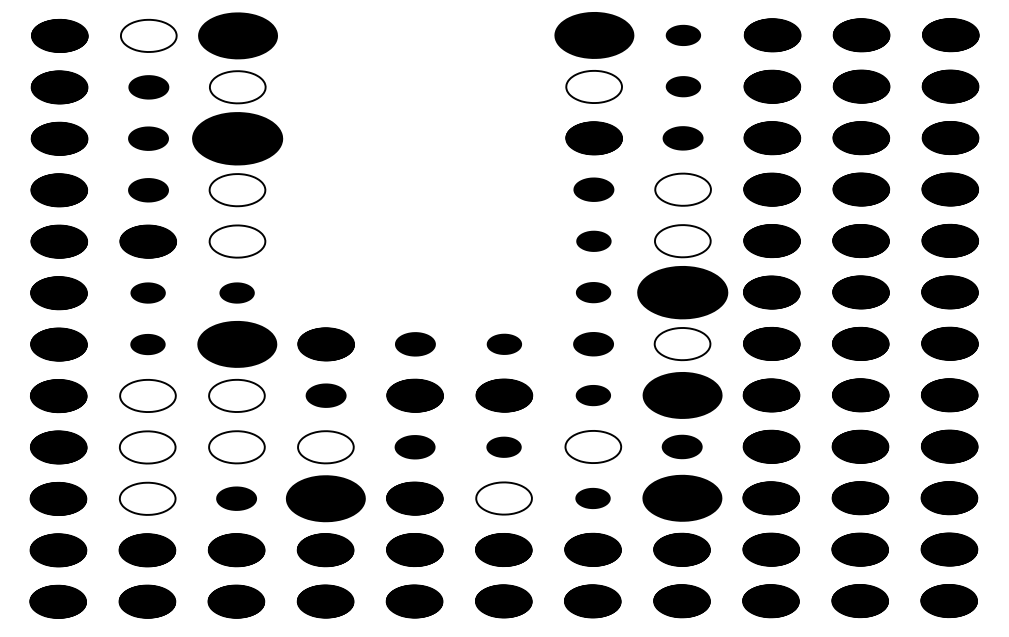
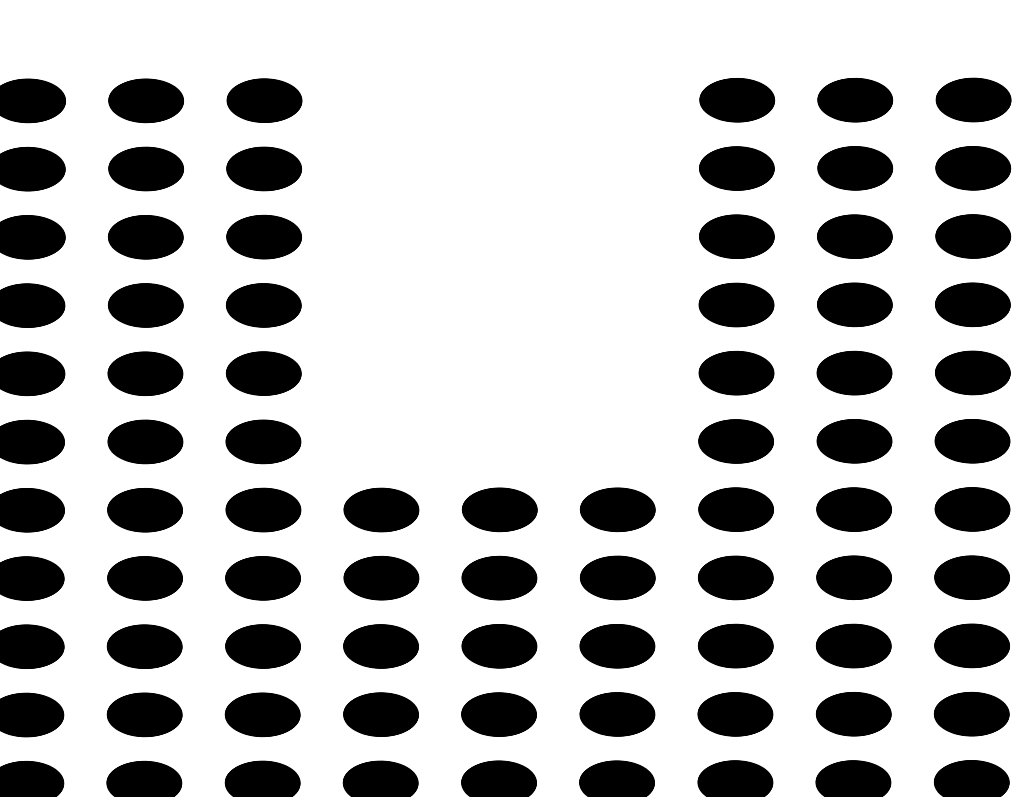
hatch: (148, 35) -> (145, 100), added
part: (237, 35) -> (263, 100), size x0.71
part: (594, 35) -> (737, 100), size x0.71
part: (683, 35) -> (855, 100), size x1.67
hatch: (594, 86) -> (737, 167), added
part: (683, 86) -> (855, 167), size x1.67
part: (148, 87) -> (145, 169), size x1.43
hatch: (237, 87) -> (263, 169), added
part: (148, 138) -> (145, 236), size x1.43
part: (237, 138) -> (263, 236), size x0.62
part: (682, 138) -> (854, 236), size x1.43
part: (593, 189) -> (736, 304), size x1.43
hatch: (682, 189) -> (854, 304), added
part: (148, 190) -> (145, 305), size x1.43
hatch: (237, 190) -> (263, 305), added
hatch: (237, 241) -> (263, 373), added
part: (593, 241) -> (736, 373), size x1.67
hatch: (682, 241) -> (854, 373), added
part: (147, 292) -> (144, 441), size x1.67
part: (236, 292) -> (262, 441), size x1.67
part: (593, 292) -> (736, 441), size x1.67
part: (682, 292) -> (854, 441), size x0.62
part: (147, 344) -> (144, 510), size x1.67
part: (236, 344) -> (262, 510), size x0.71
part: (415, 344) -> (499, 510), size x1.43
part: (504, 344) -> (617, 510), size x1.67
part: (593, 344) -> (736, 510), size x1.43
hatch: (682, 344) -> (854, 510), added
hatch: (147, 395) -> (144, 577), added
hatch: (236, 395) -> (262, 577), added
part: (325, 395) -> (380, 577), size x1.43
part: (593, 395) -> (736, 577), size x1.67
part: (682, 395) -> (854, 577), size x0.71
hatch: (593, 446) -> (736, 645), added
part: (681, 446) -> (852, 645), size x1.43
hatch: (147, 447) -> (144, 646), added
hatch: (236, 447) -> (262, 646), added
hatch: (325, 447) -> (380, 646), added
part: (414, 447) -> (498, 646), size x1.43
part: (503, 447) -> (616, 646), size x1.67
hatch: (147, 498) -> (144, 714), added
part: (236, 498) -> (262, 714), size x1.43
part: (325, 498) -> (380, 714), size x0.71
hatch: (503, 498) -> (616, 714), added
part: (592, 498) -> (734, 714), size x1.67
part: (681, 498) -> (852, 714), size x0.71

